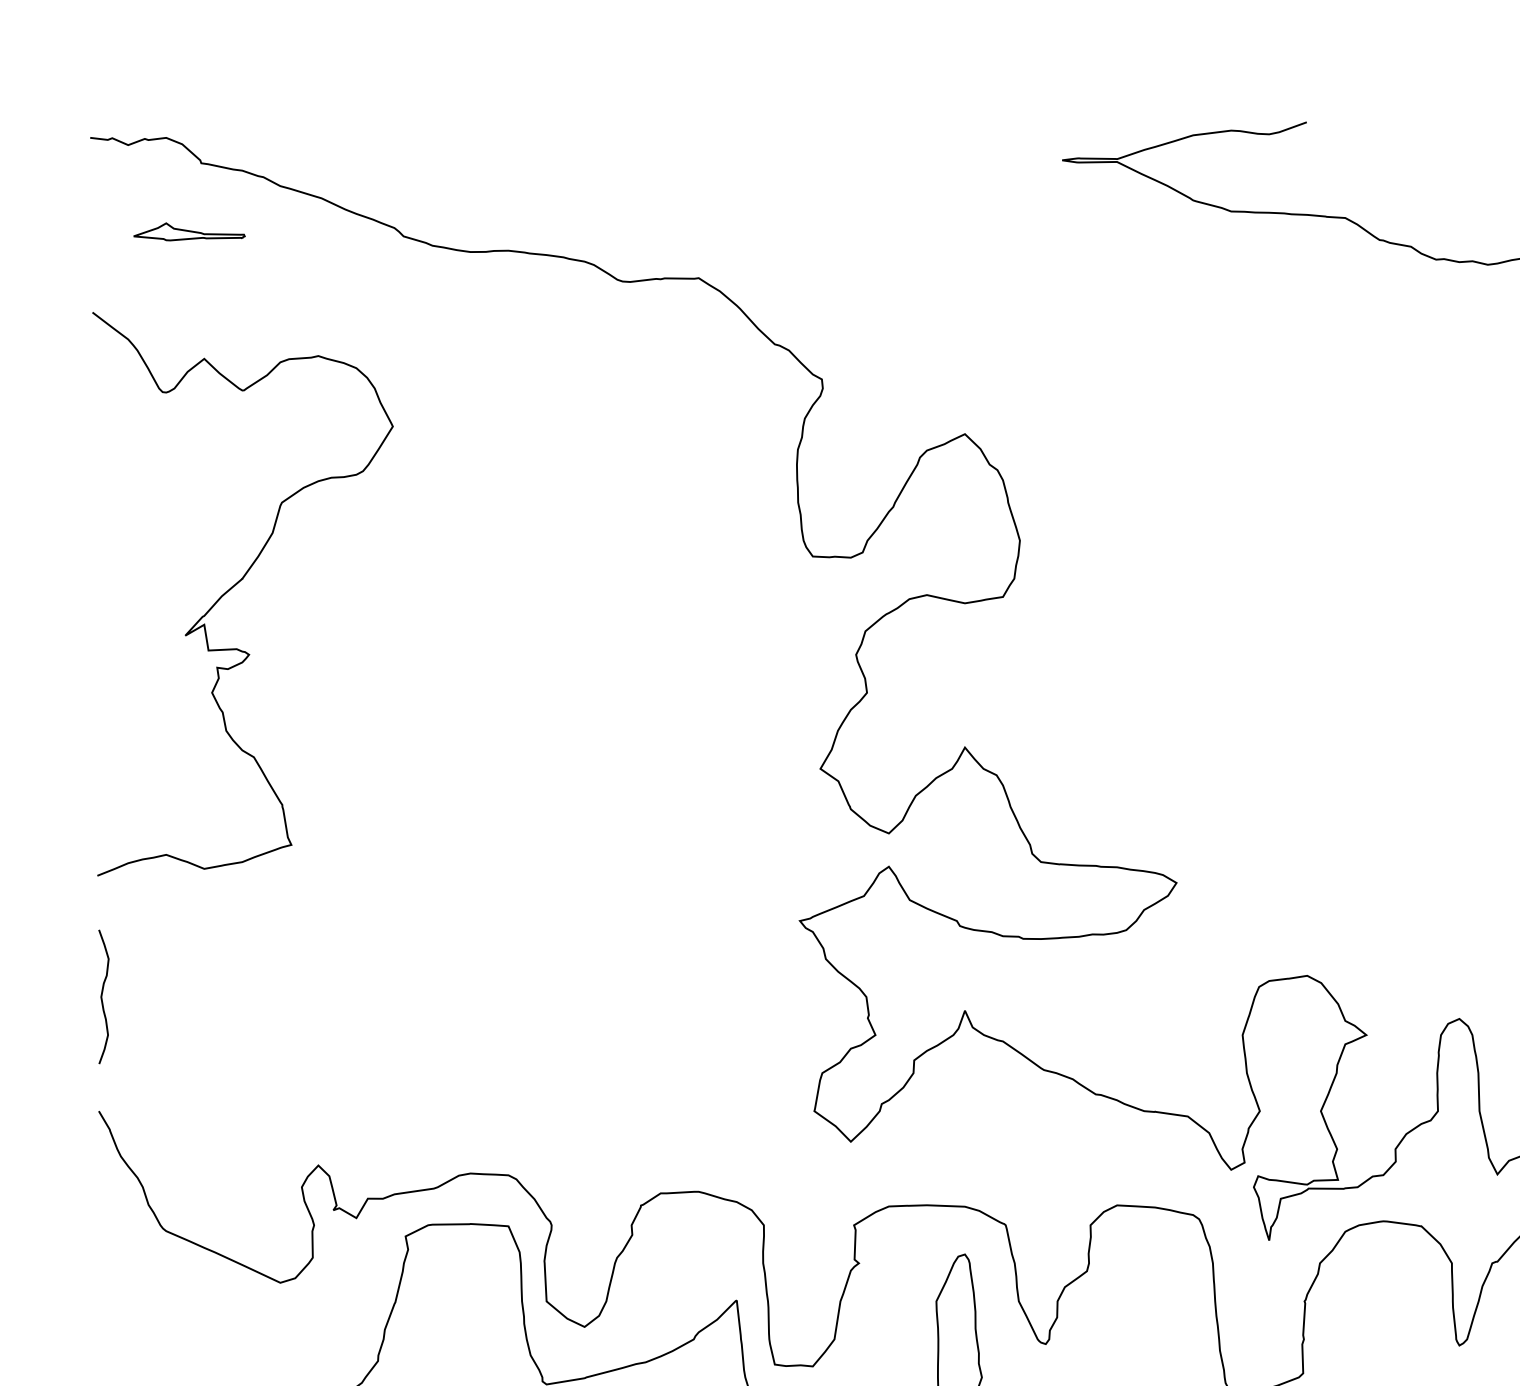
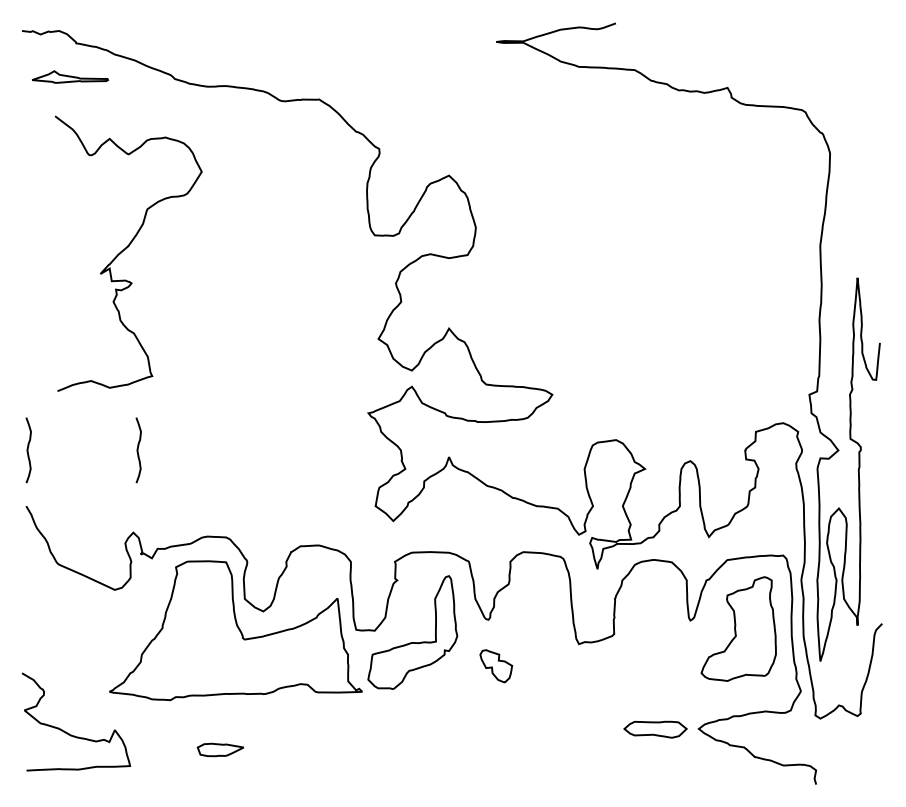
part: (189, 231) -> (70, 76), size x1.4
curve: (238, 585) -> (126, 249), moved
curve: (328, 997) -> (138, 450), added

